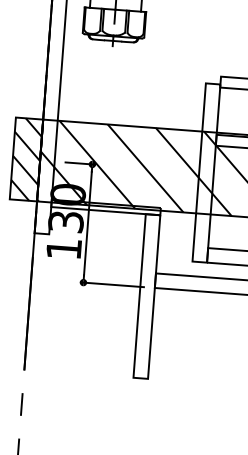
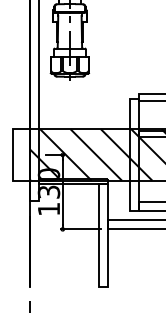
hatch: (25, 158) -> (20, 154), removed

